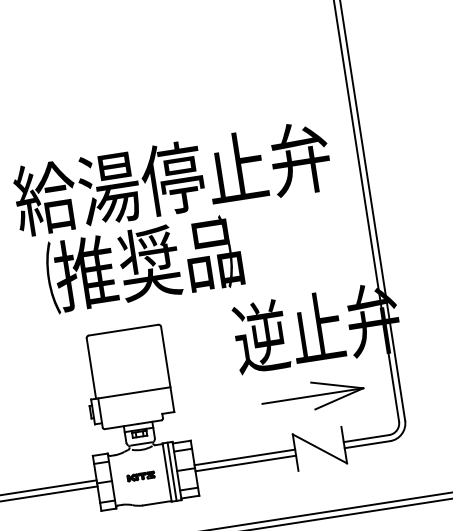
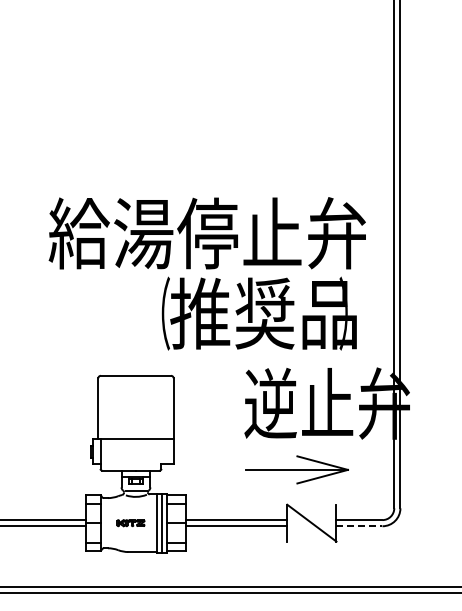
text: (143, 264) -> (258, 313), moved
part: (312, 395) -> (296, 469), moved
line: (367, 444) -> (359, 526), solid -> dashed

